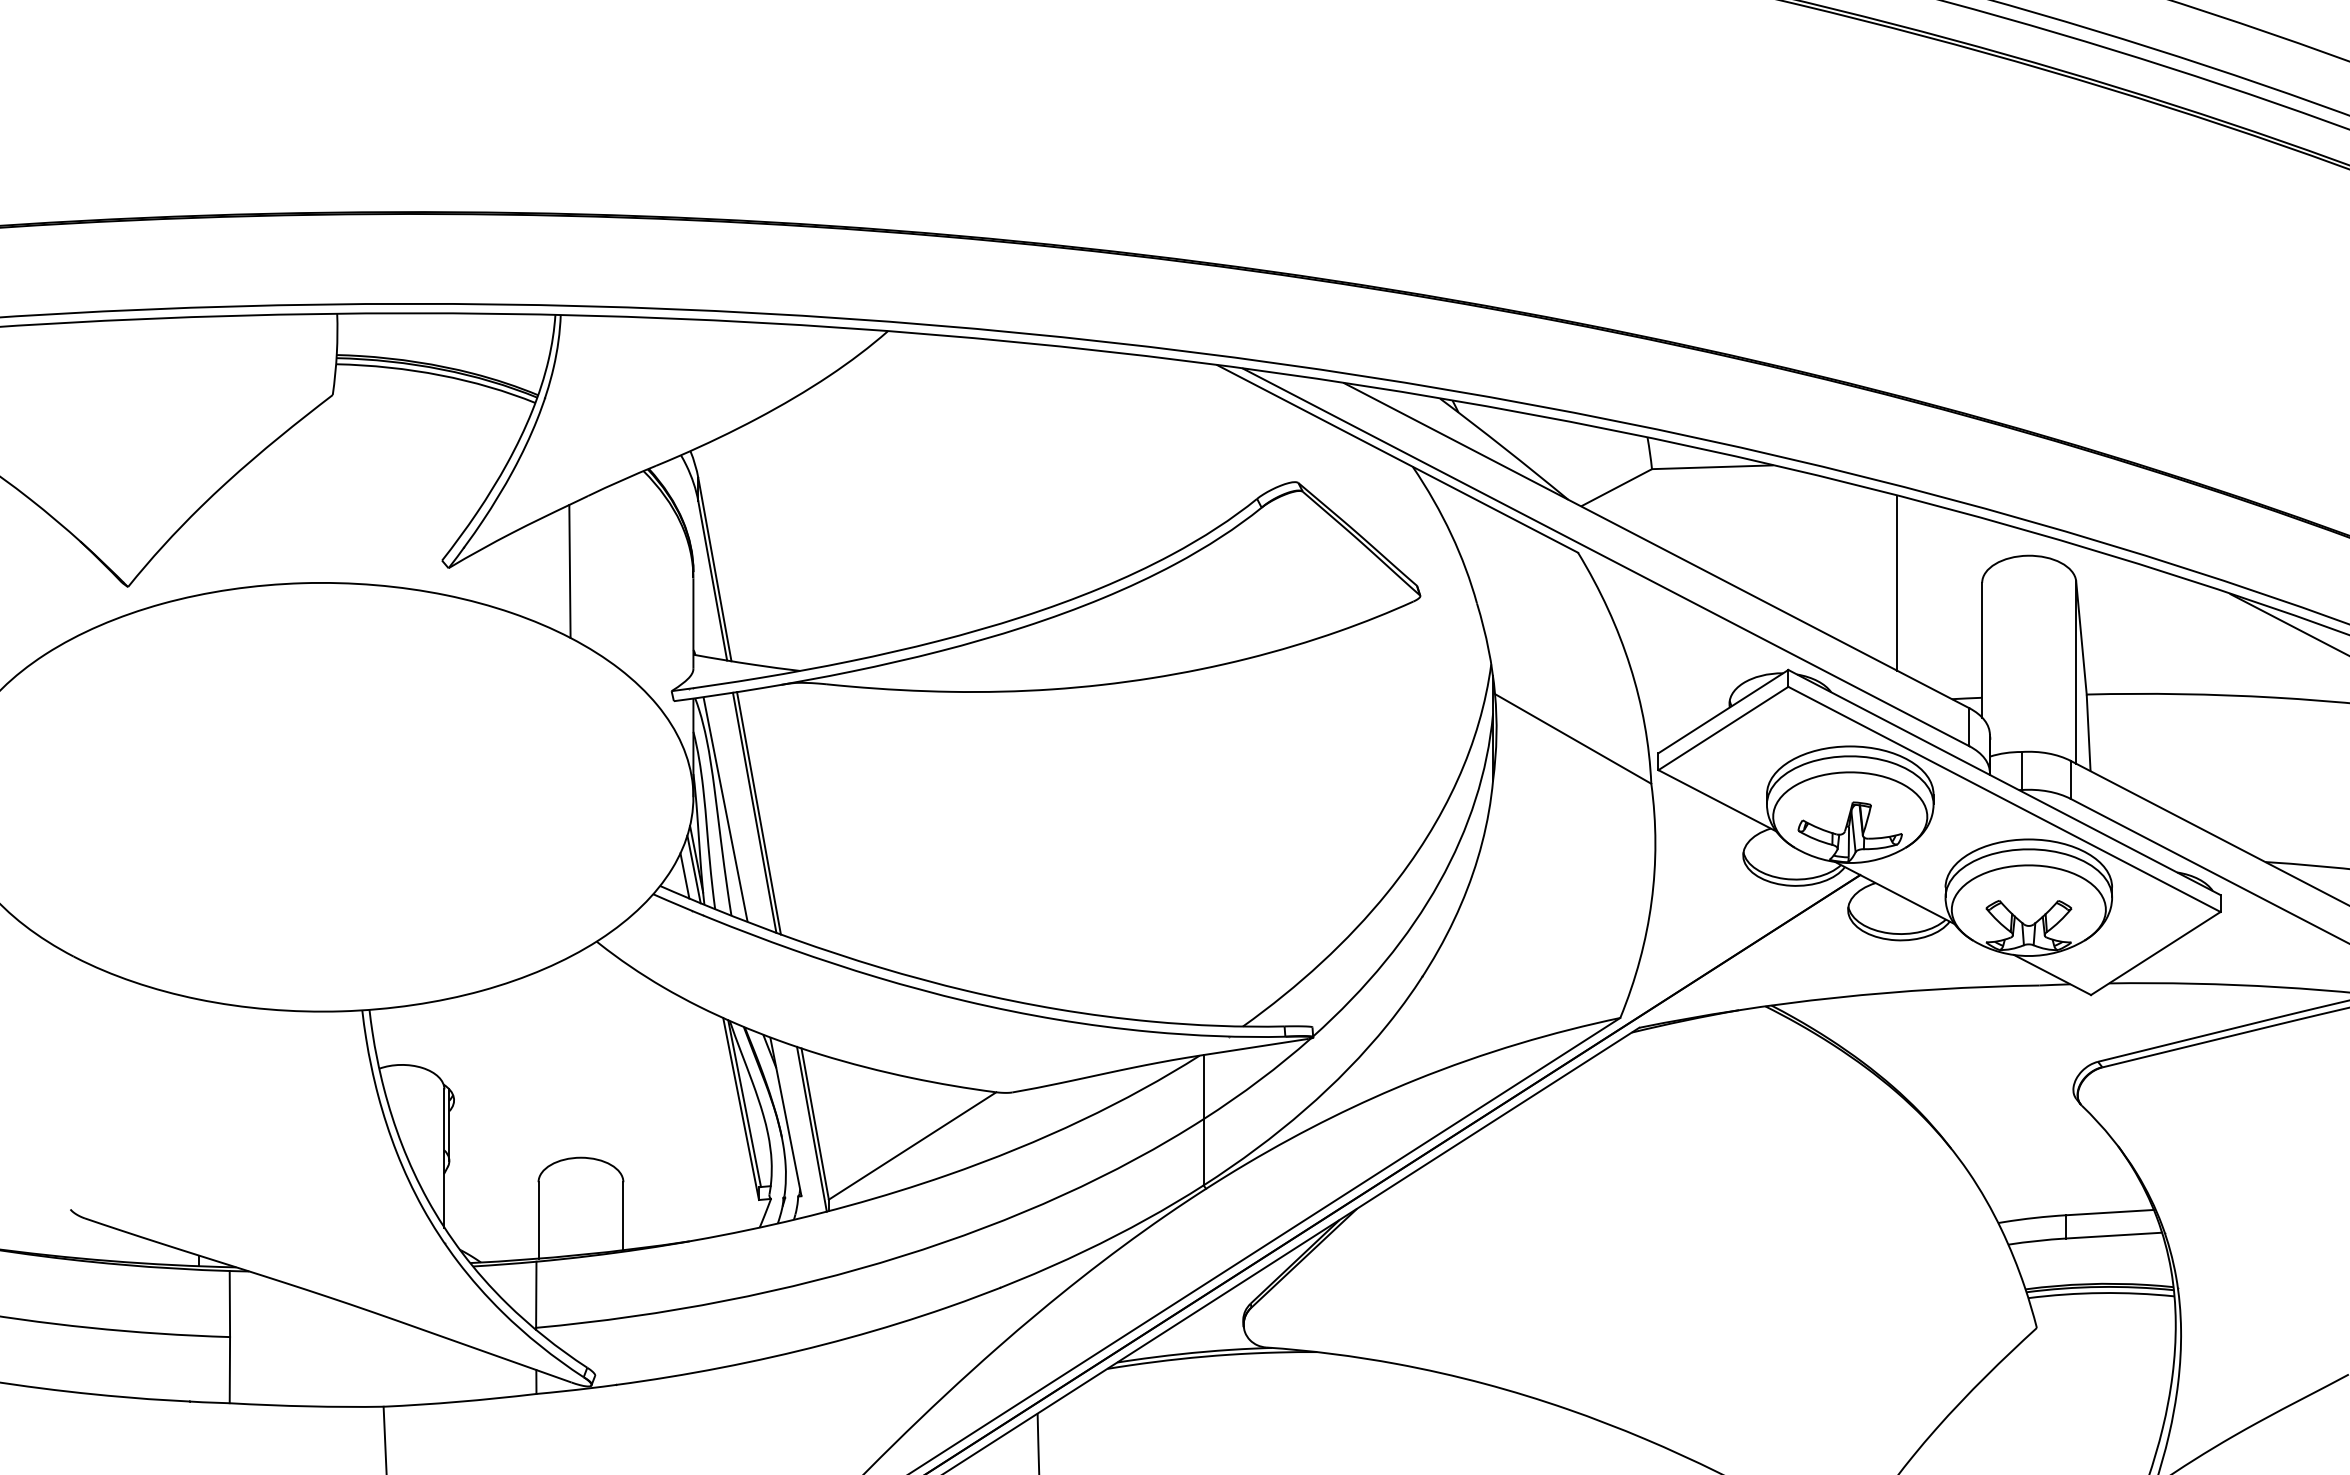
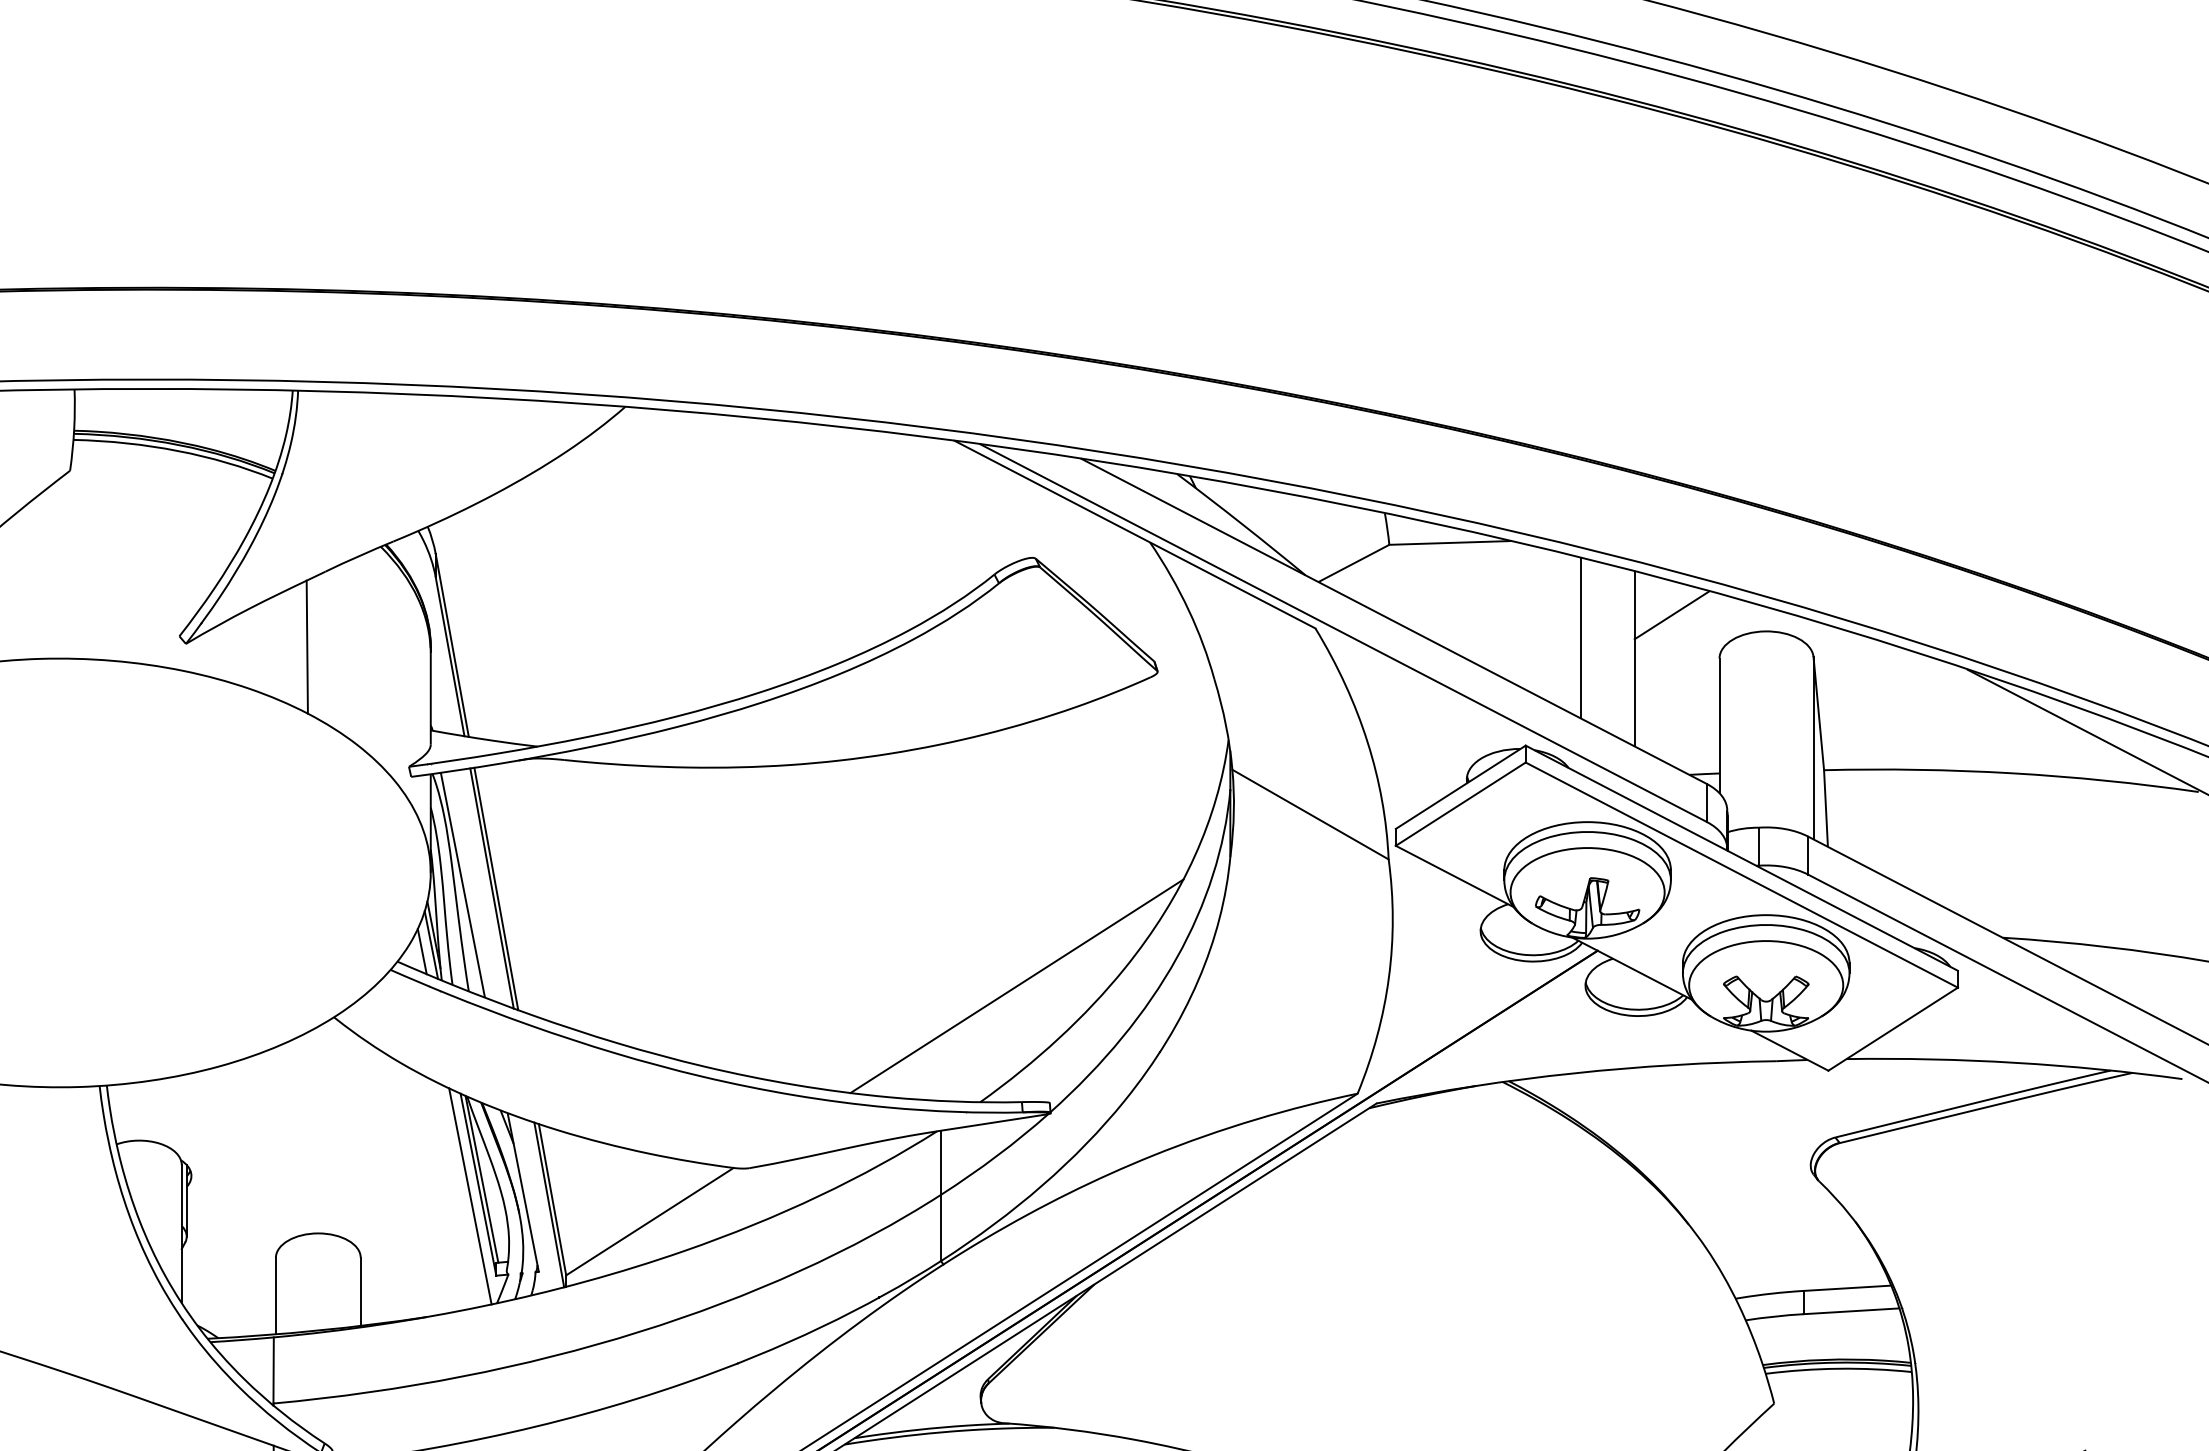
line: (1934, 539) -> (1671, 615), added
line: (1843, 562) -> (1580, 638), added
line: (1279, 910) -> (1016, 986), added
line: (732, 1120) -> (469, 1196), added

